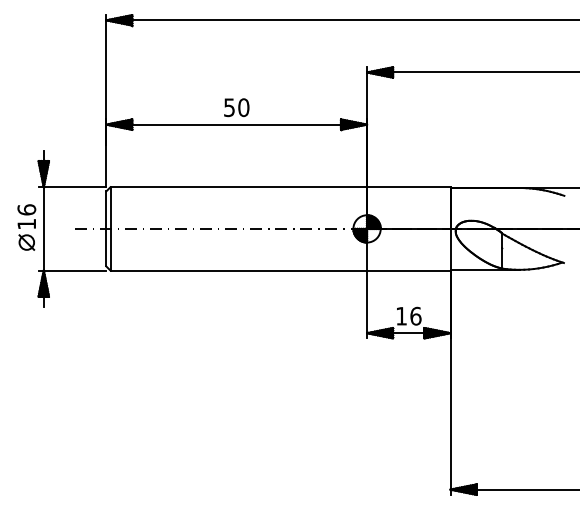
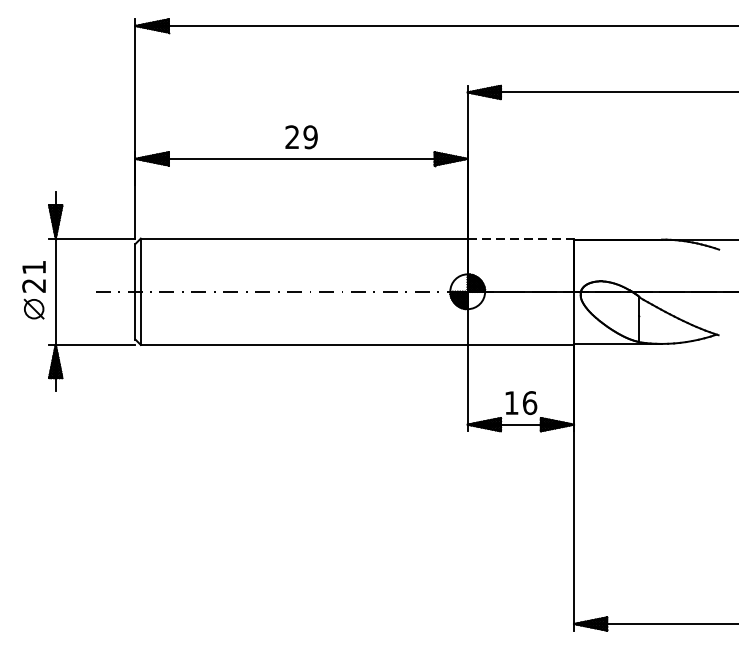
text: (236, 107) -> (301, 137), 50 -> 29
line: (408, 187) -> (520, 238), solid -> dashed
text: (26, 216) -> (33, 275), 16 -> 21

